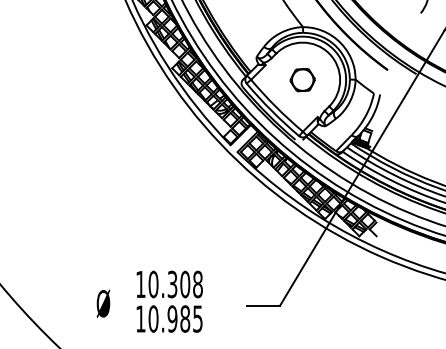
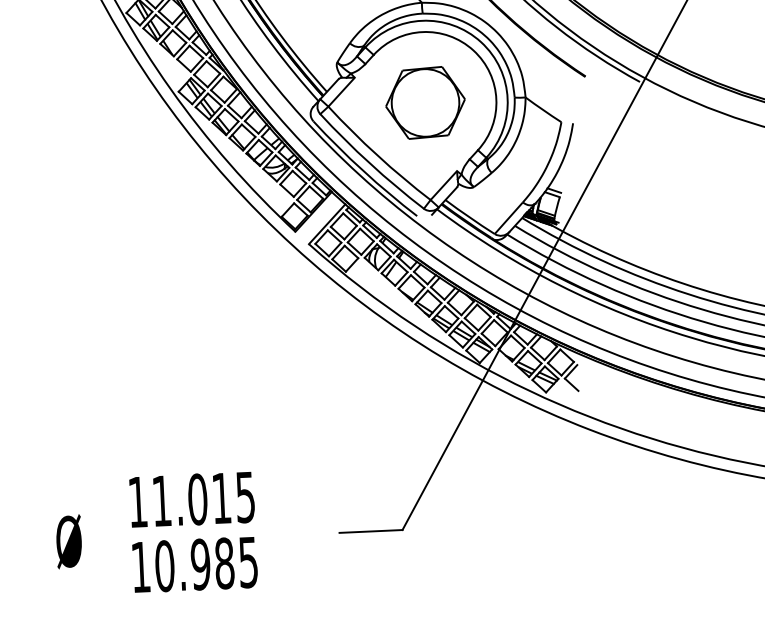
part: (302, 79) -> (425, 101), size x1.67
text: (175, 284) -> (203, 499), 10.308 -> 11.015

